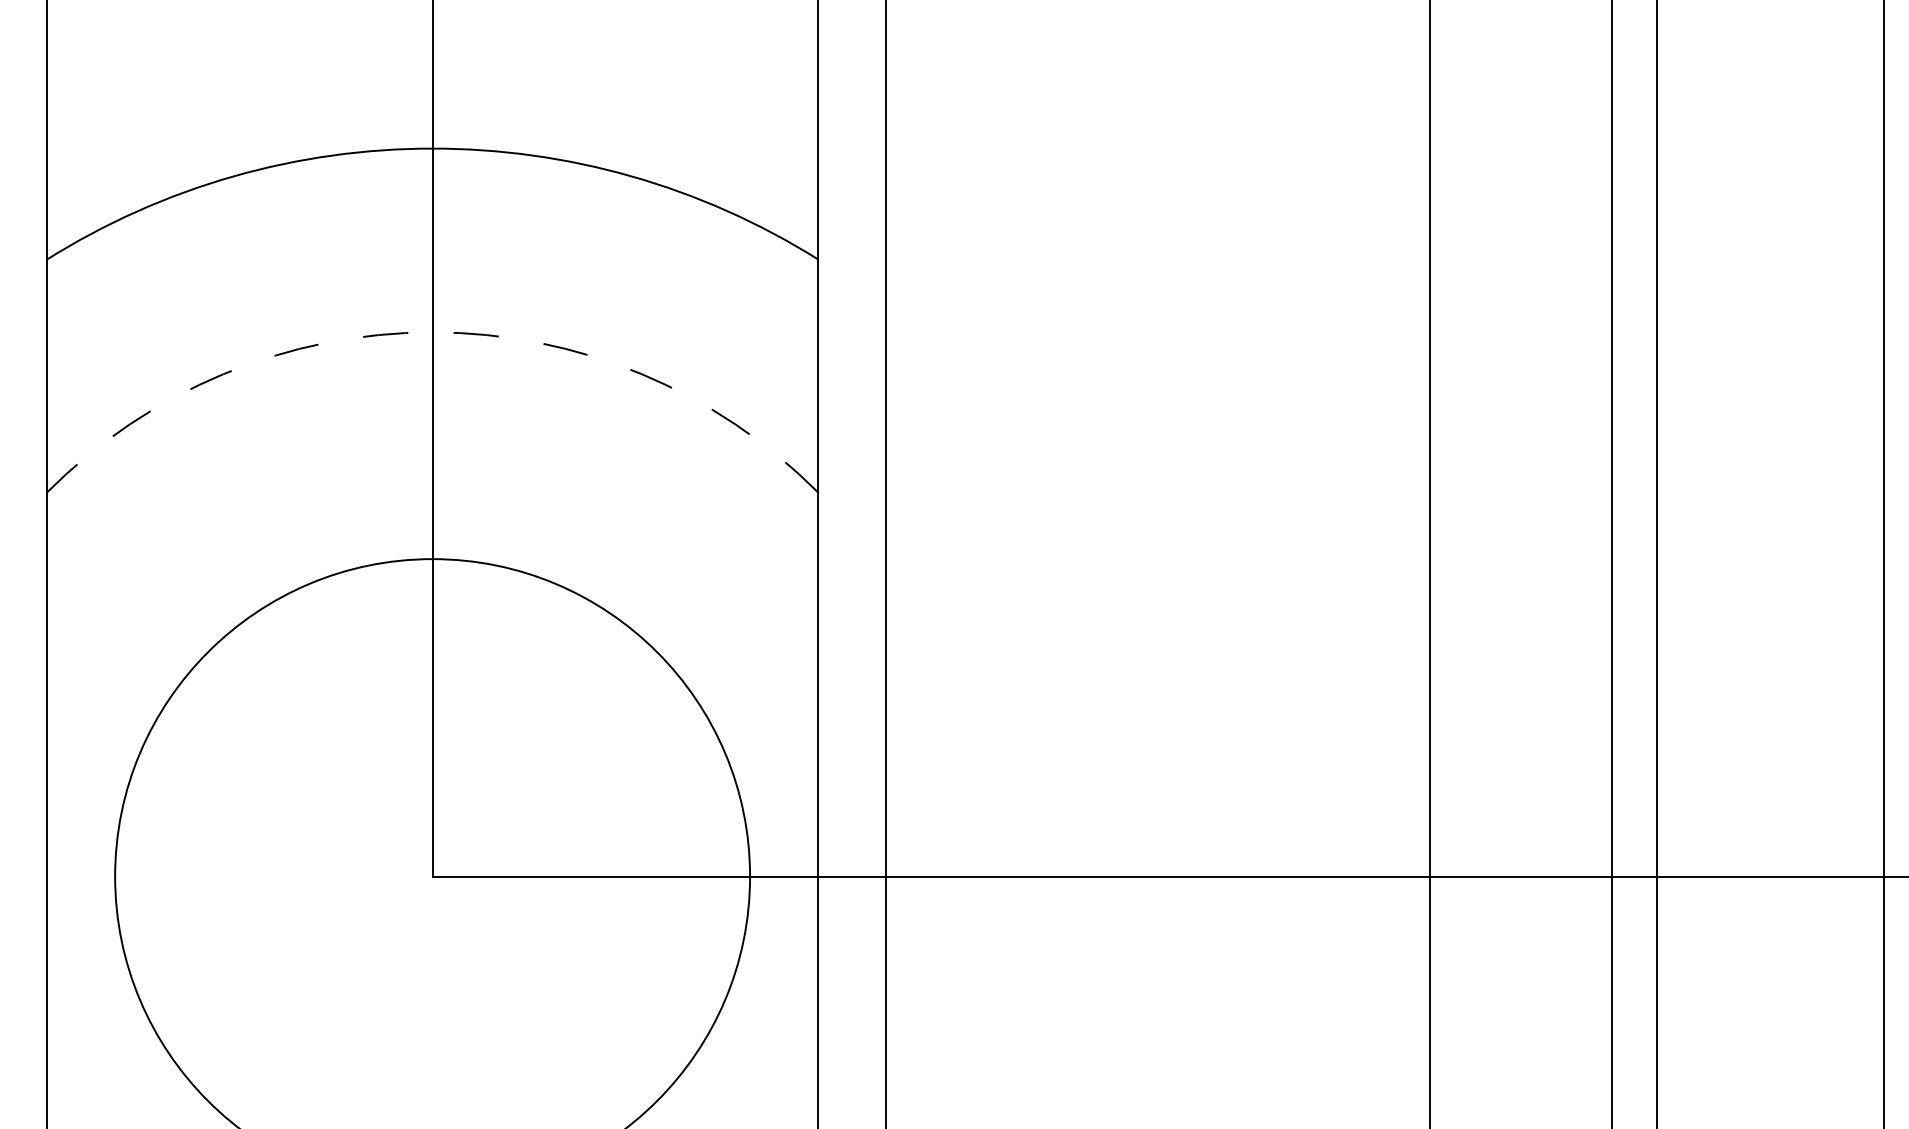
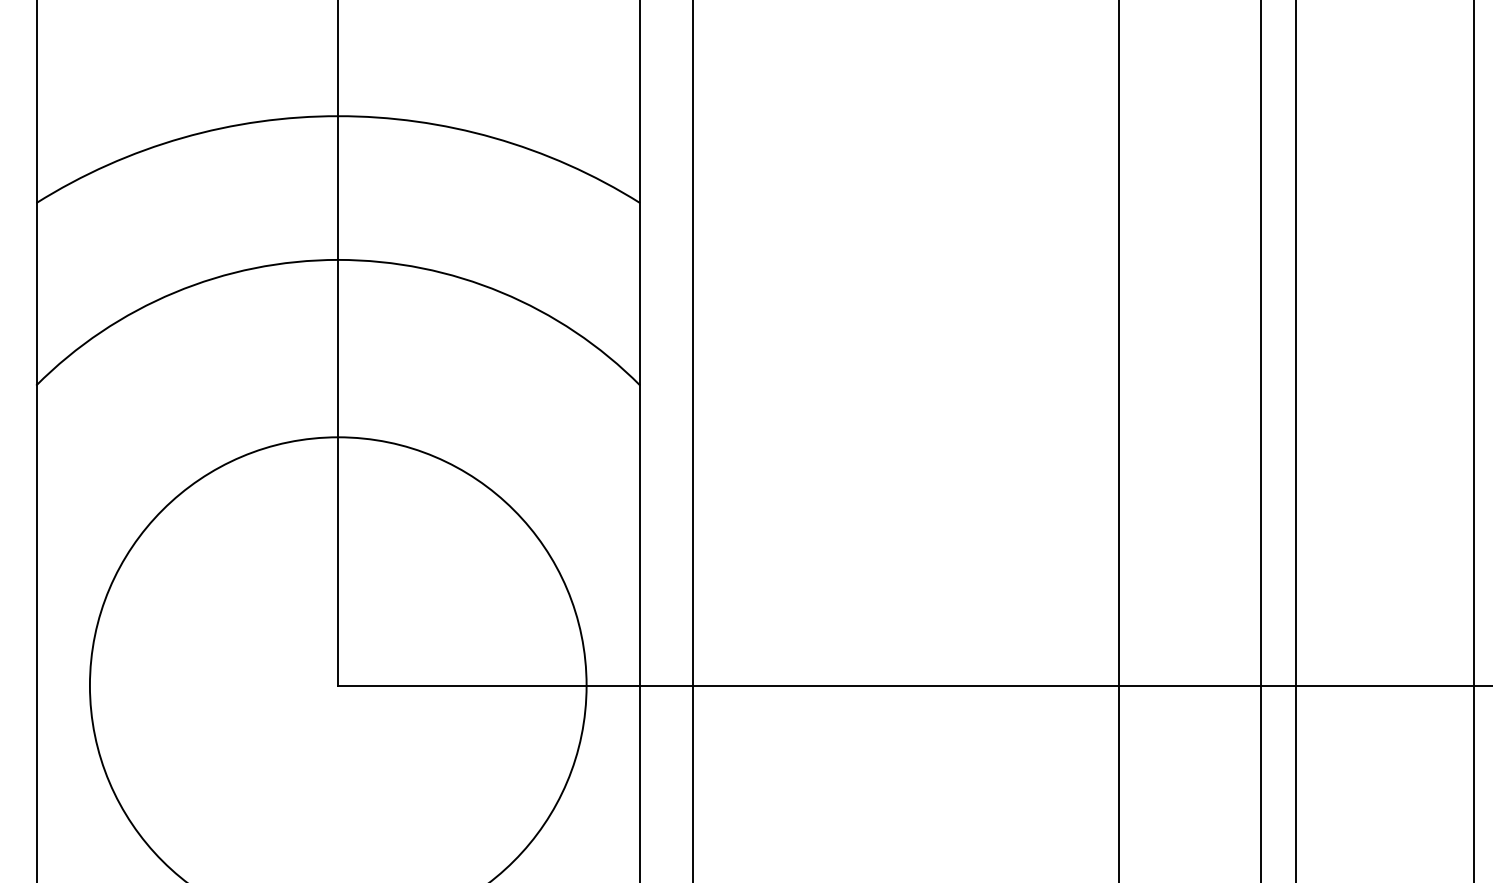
arc: (432, 332) -> (338, 260), dashed -> solid

